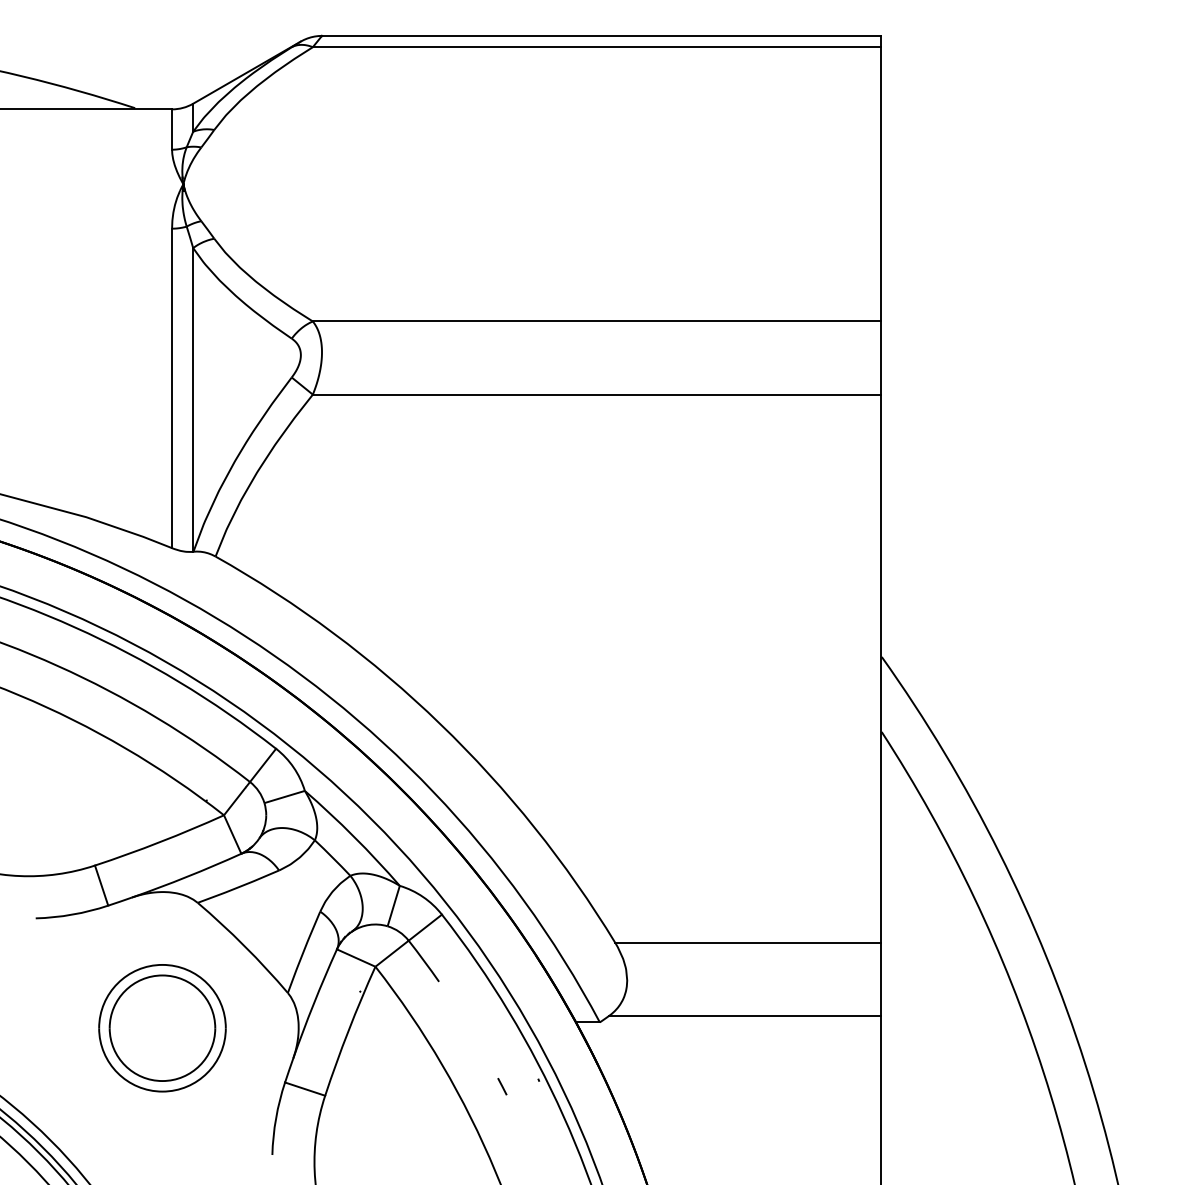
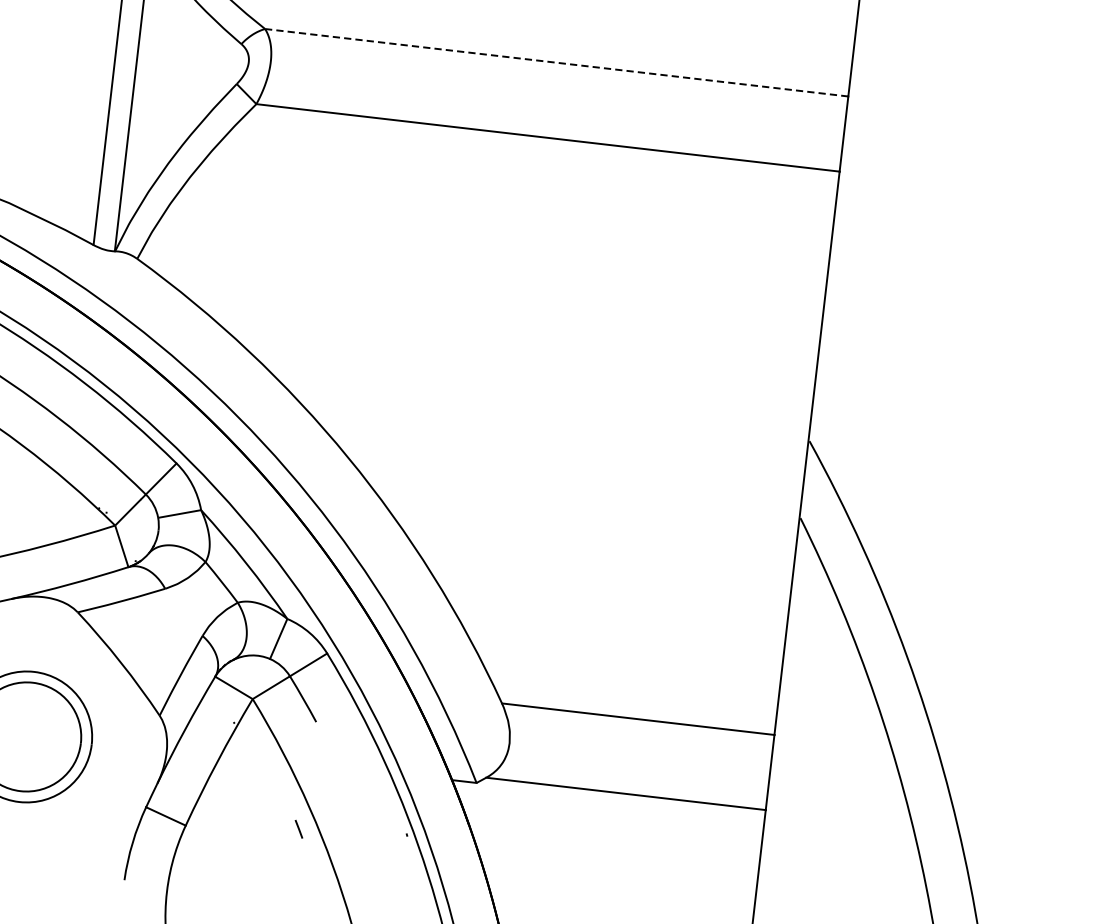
line: (596, 321) -> (556, 62), solid -> dashed
line: (502, 1086) -> (299, 829), moved

